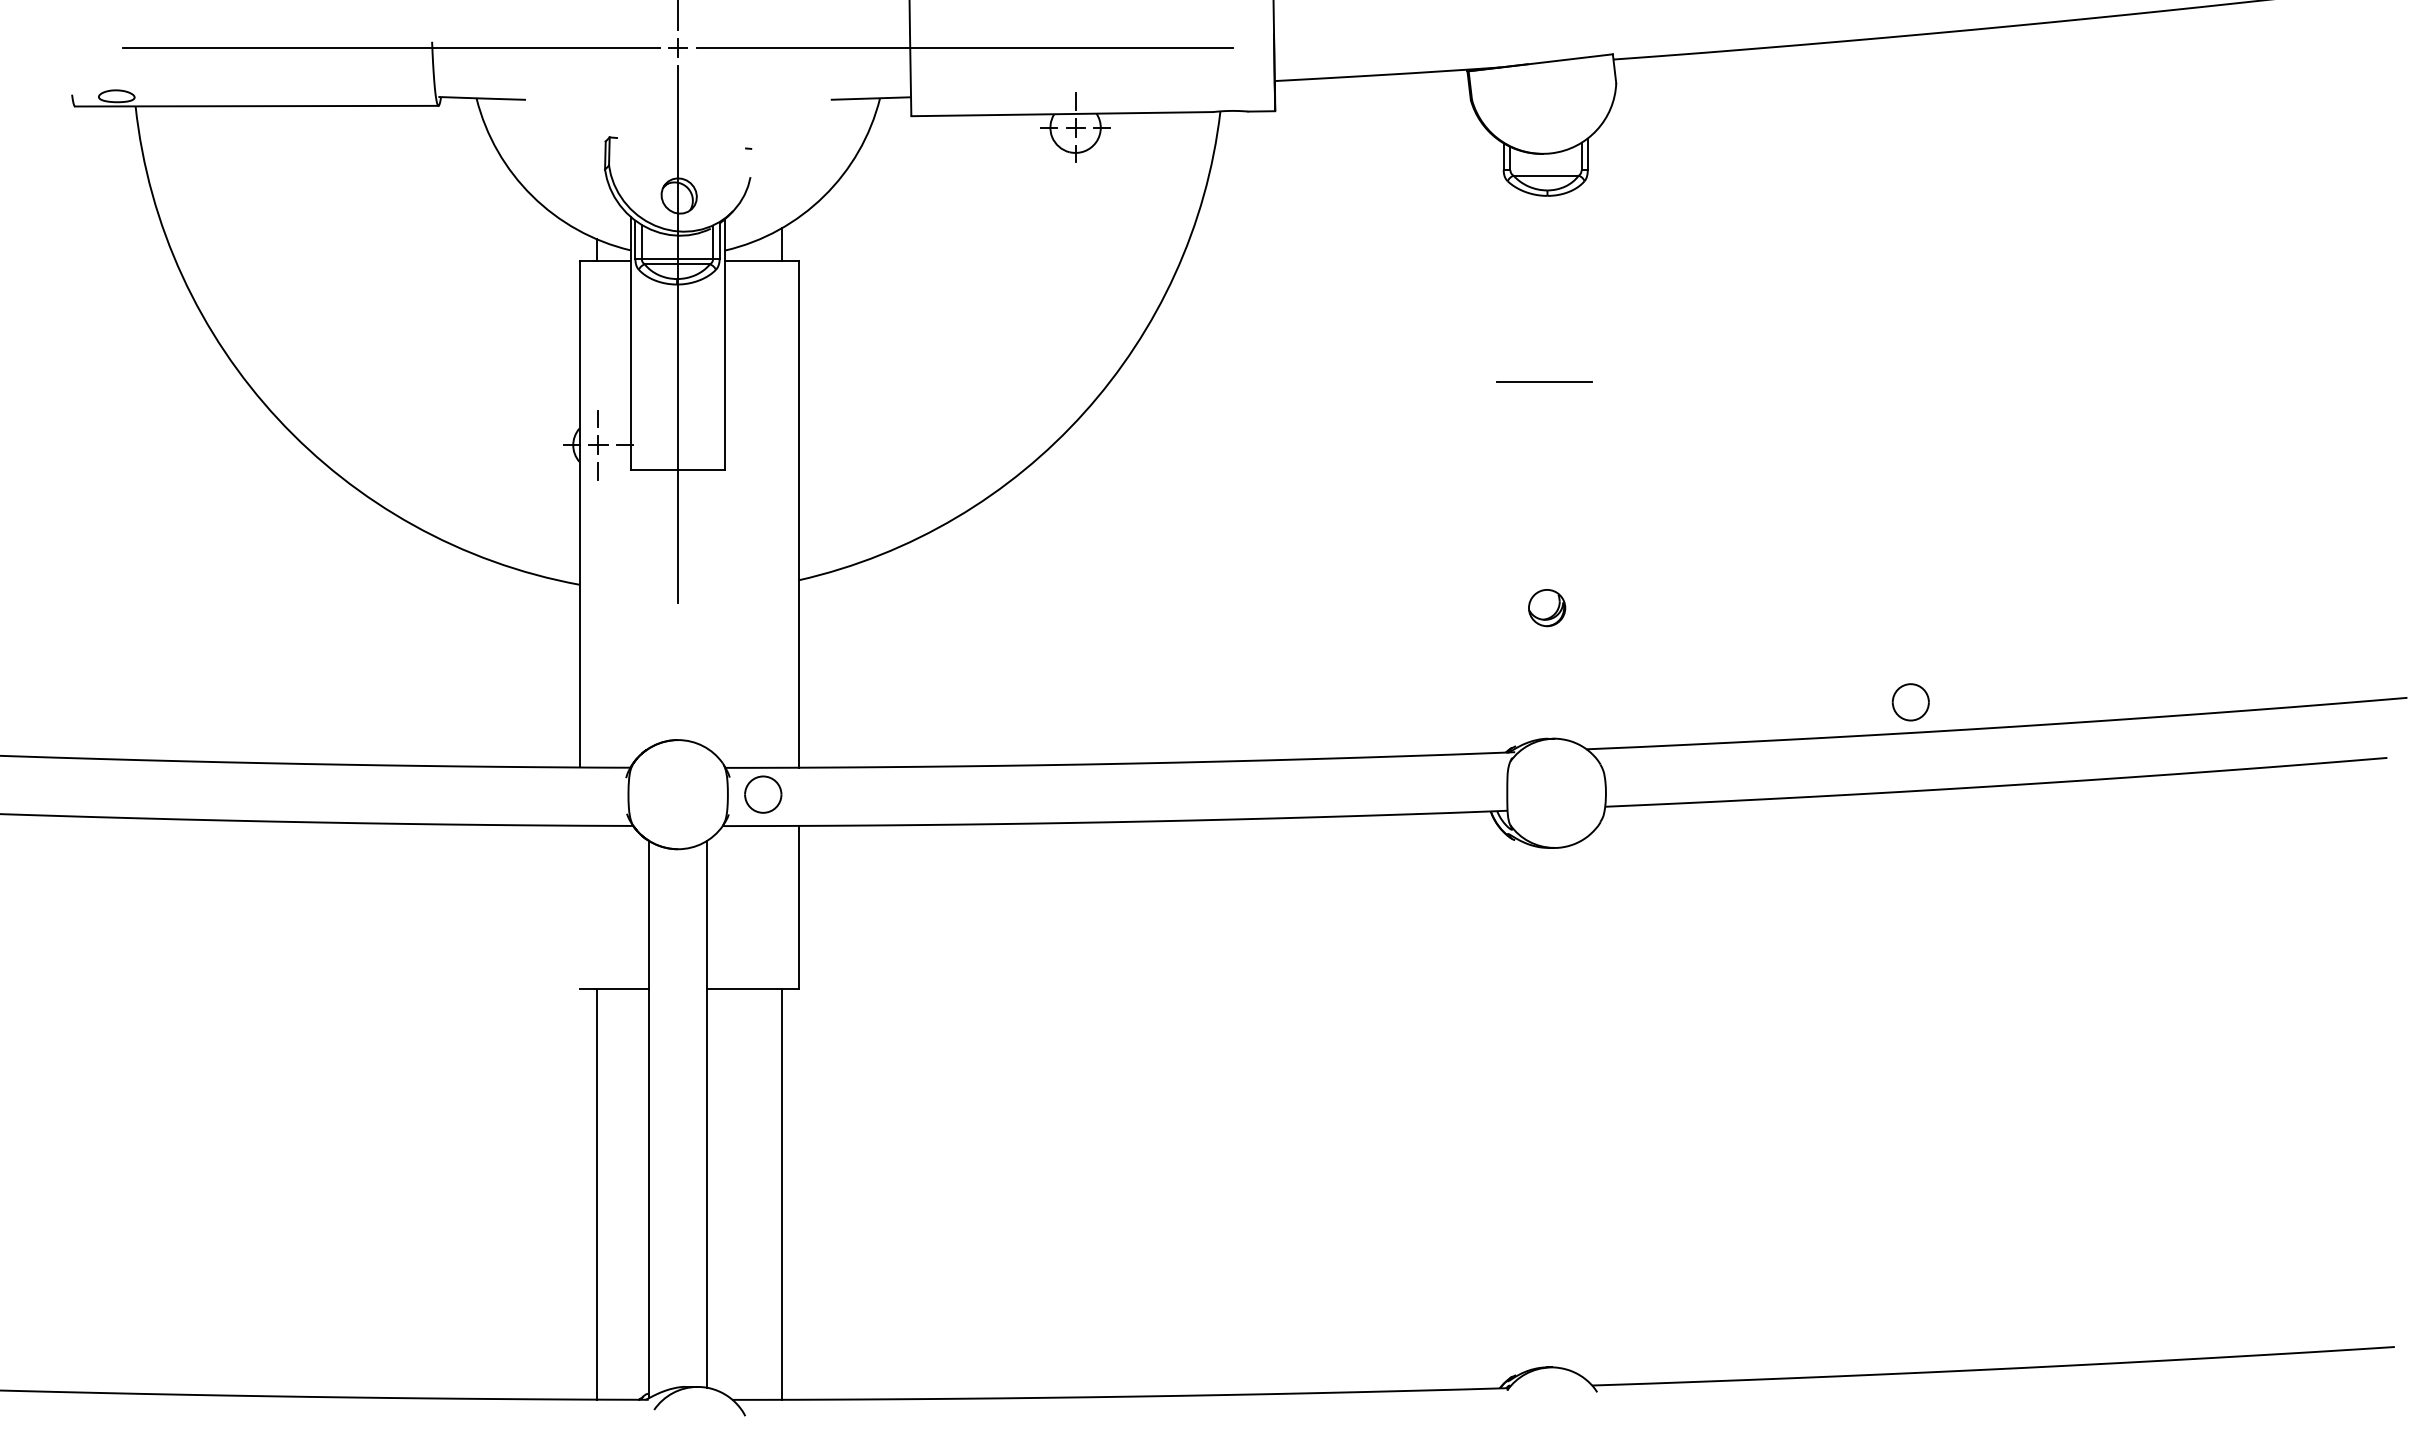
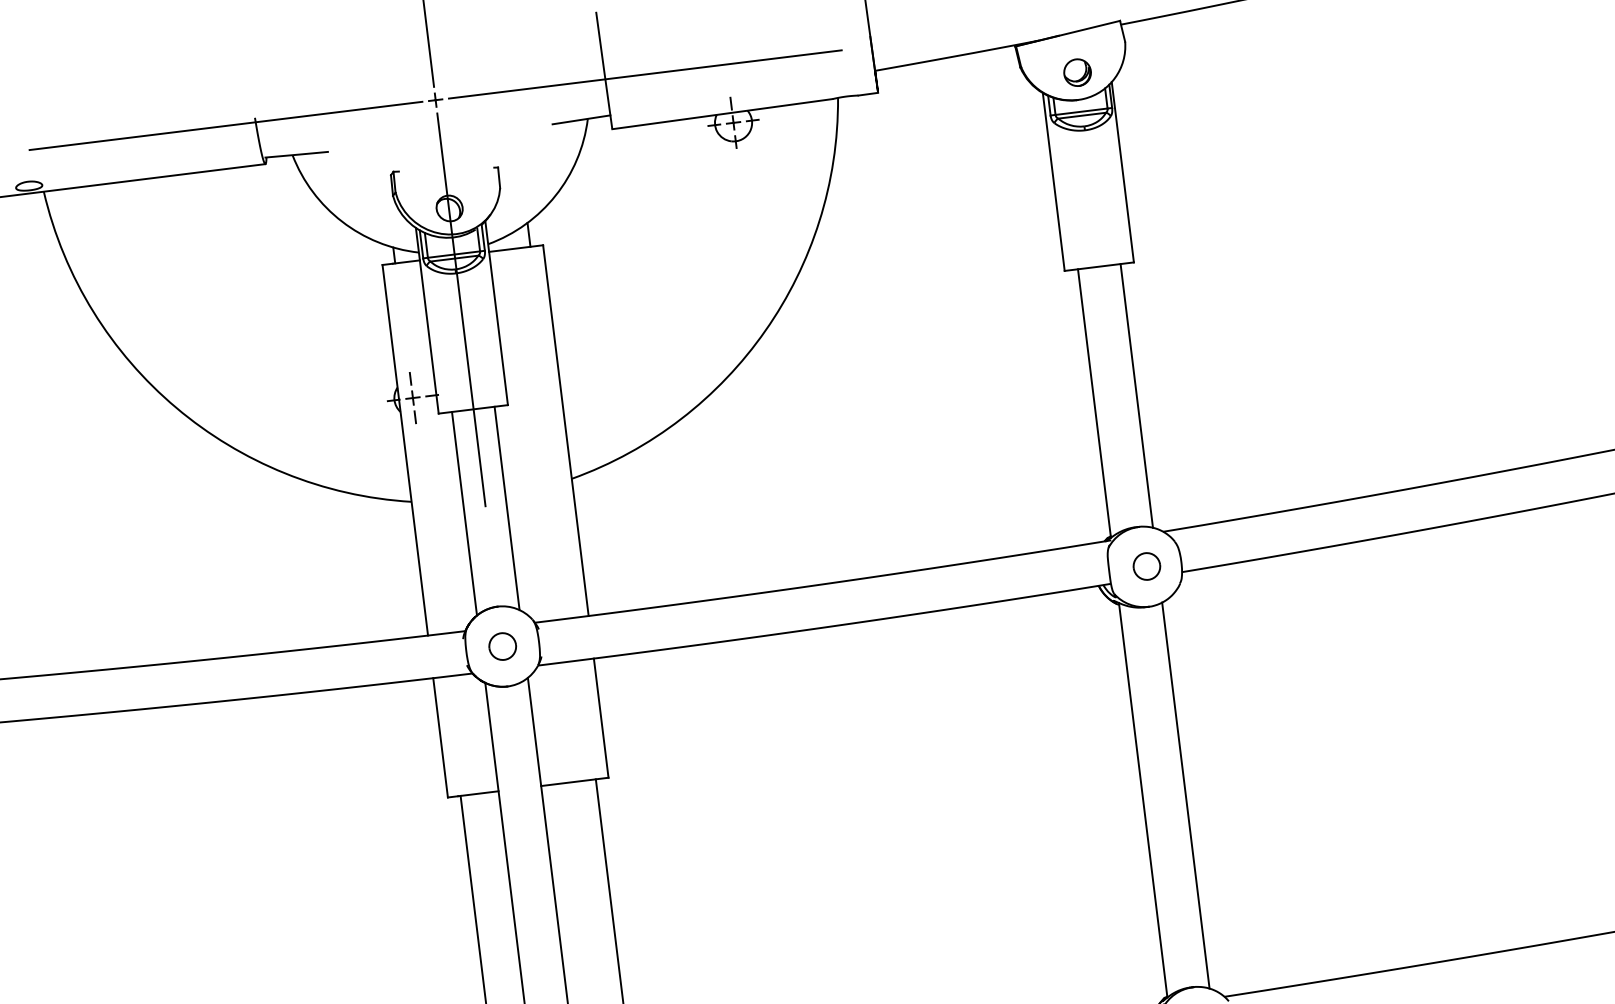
line: (750, 162) -> (498, 177), added
line: (1545, 170) -> (1081, 111), added
line: (1591, 258) -> (1122, 172), added
line: (1496, 259) -> (1053, 181), added
line: (1573, 561) -> (1136, 395), added
line: (1515, 564) -> (1094, 402), added
part: (1547, 608) -> (1077, 72), moved
line: (648, 609) -> (464, 513), added
line: (706, 609) -> (506, 508), added
part: (1910, 702) -> (1146, 566), moved
part: (763, 794) -> (502, 646), moved
line: (579, 906) -> (440, 737), added
line: (1515, 1107) -> (1143, 800), added
line: (1573, 1107) -> (1185, 795), added

